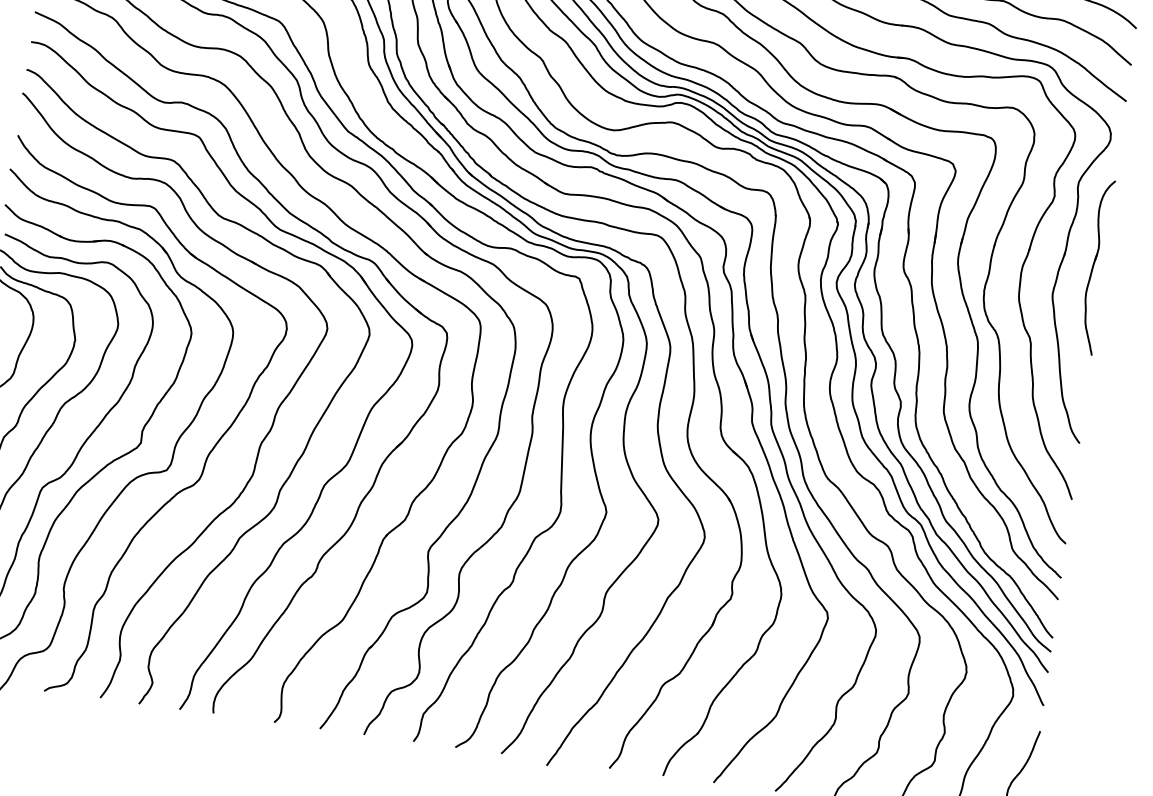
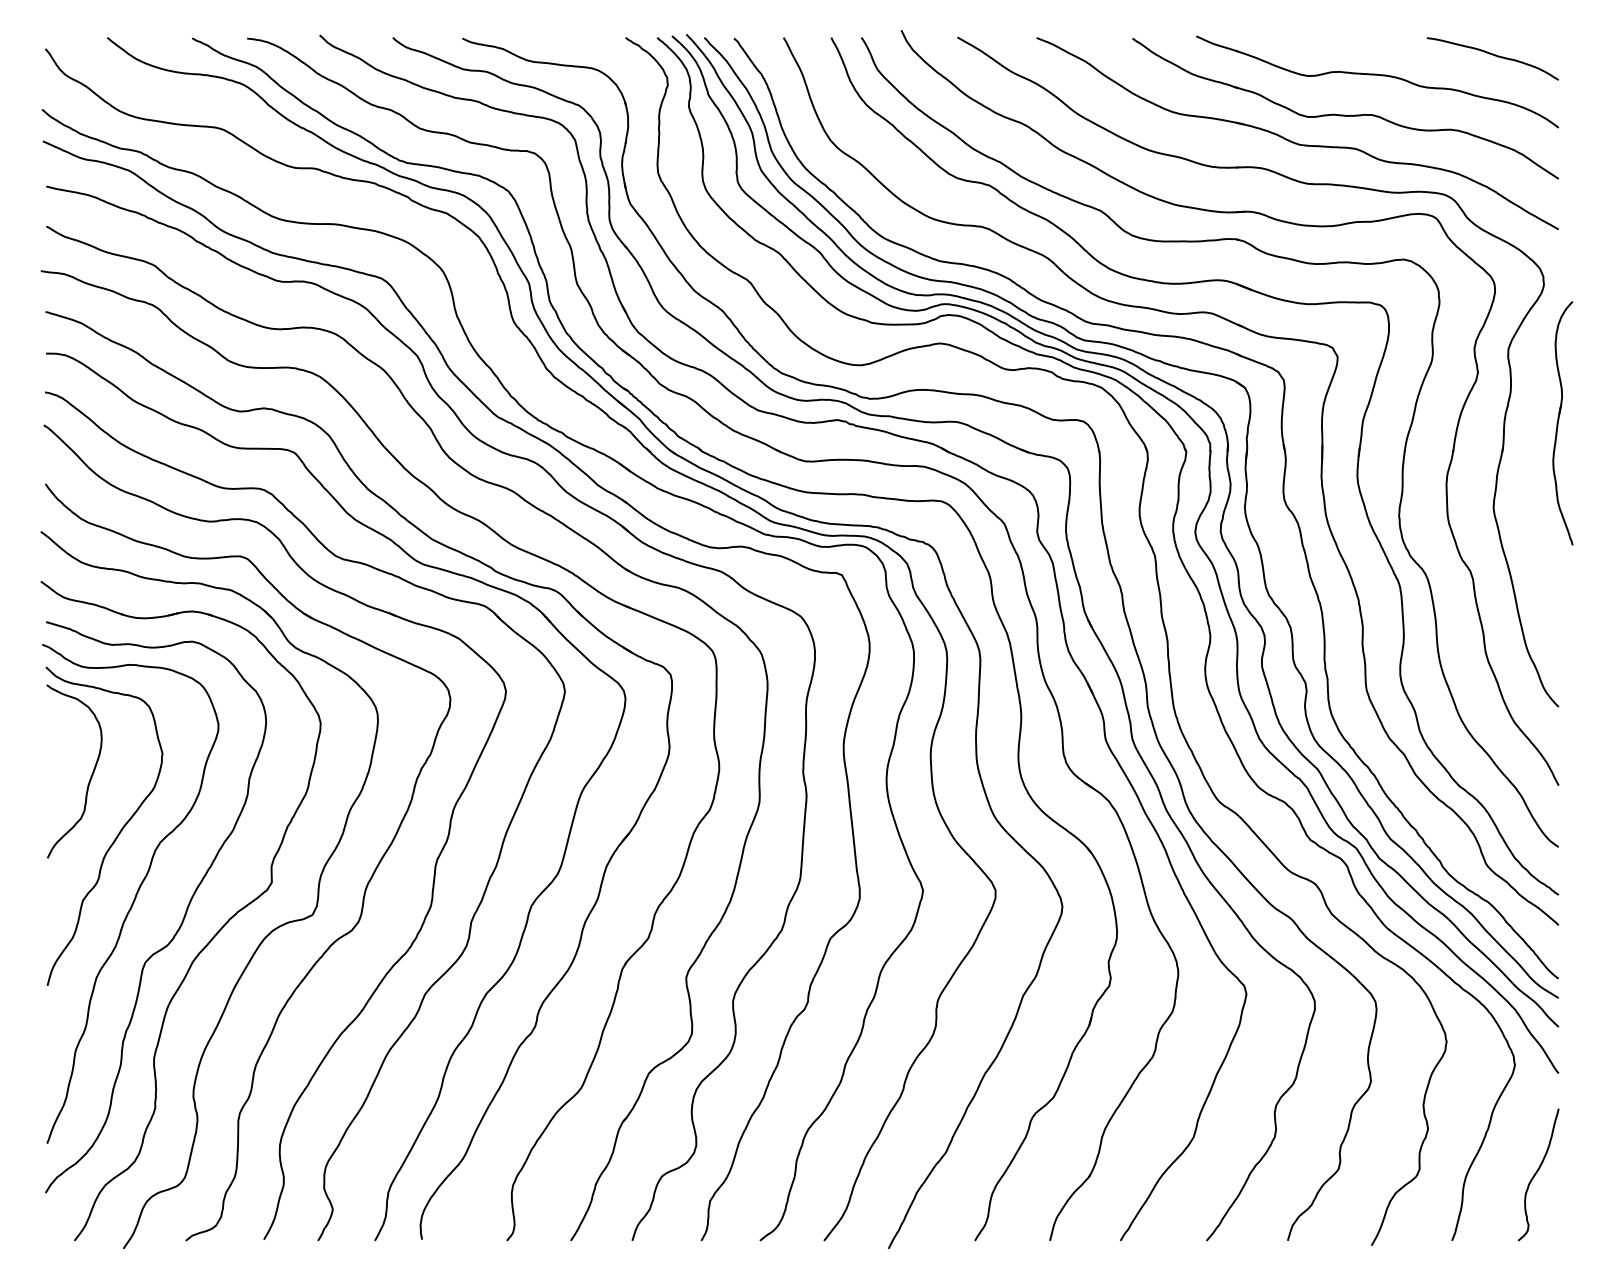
part: (1096, 267) -> (1562, 423), moved

